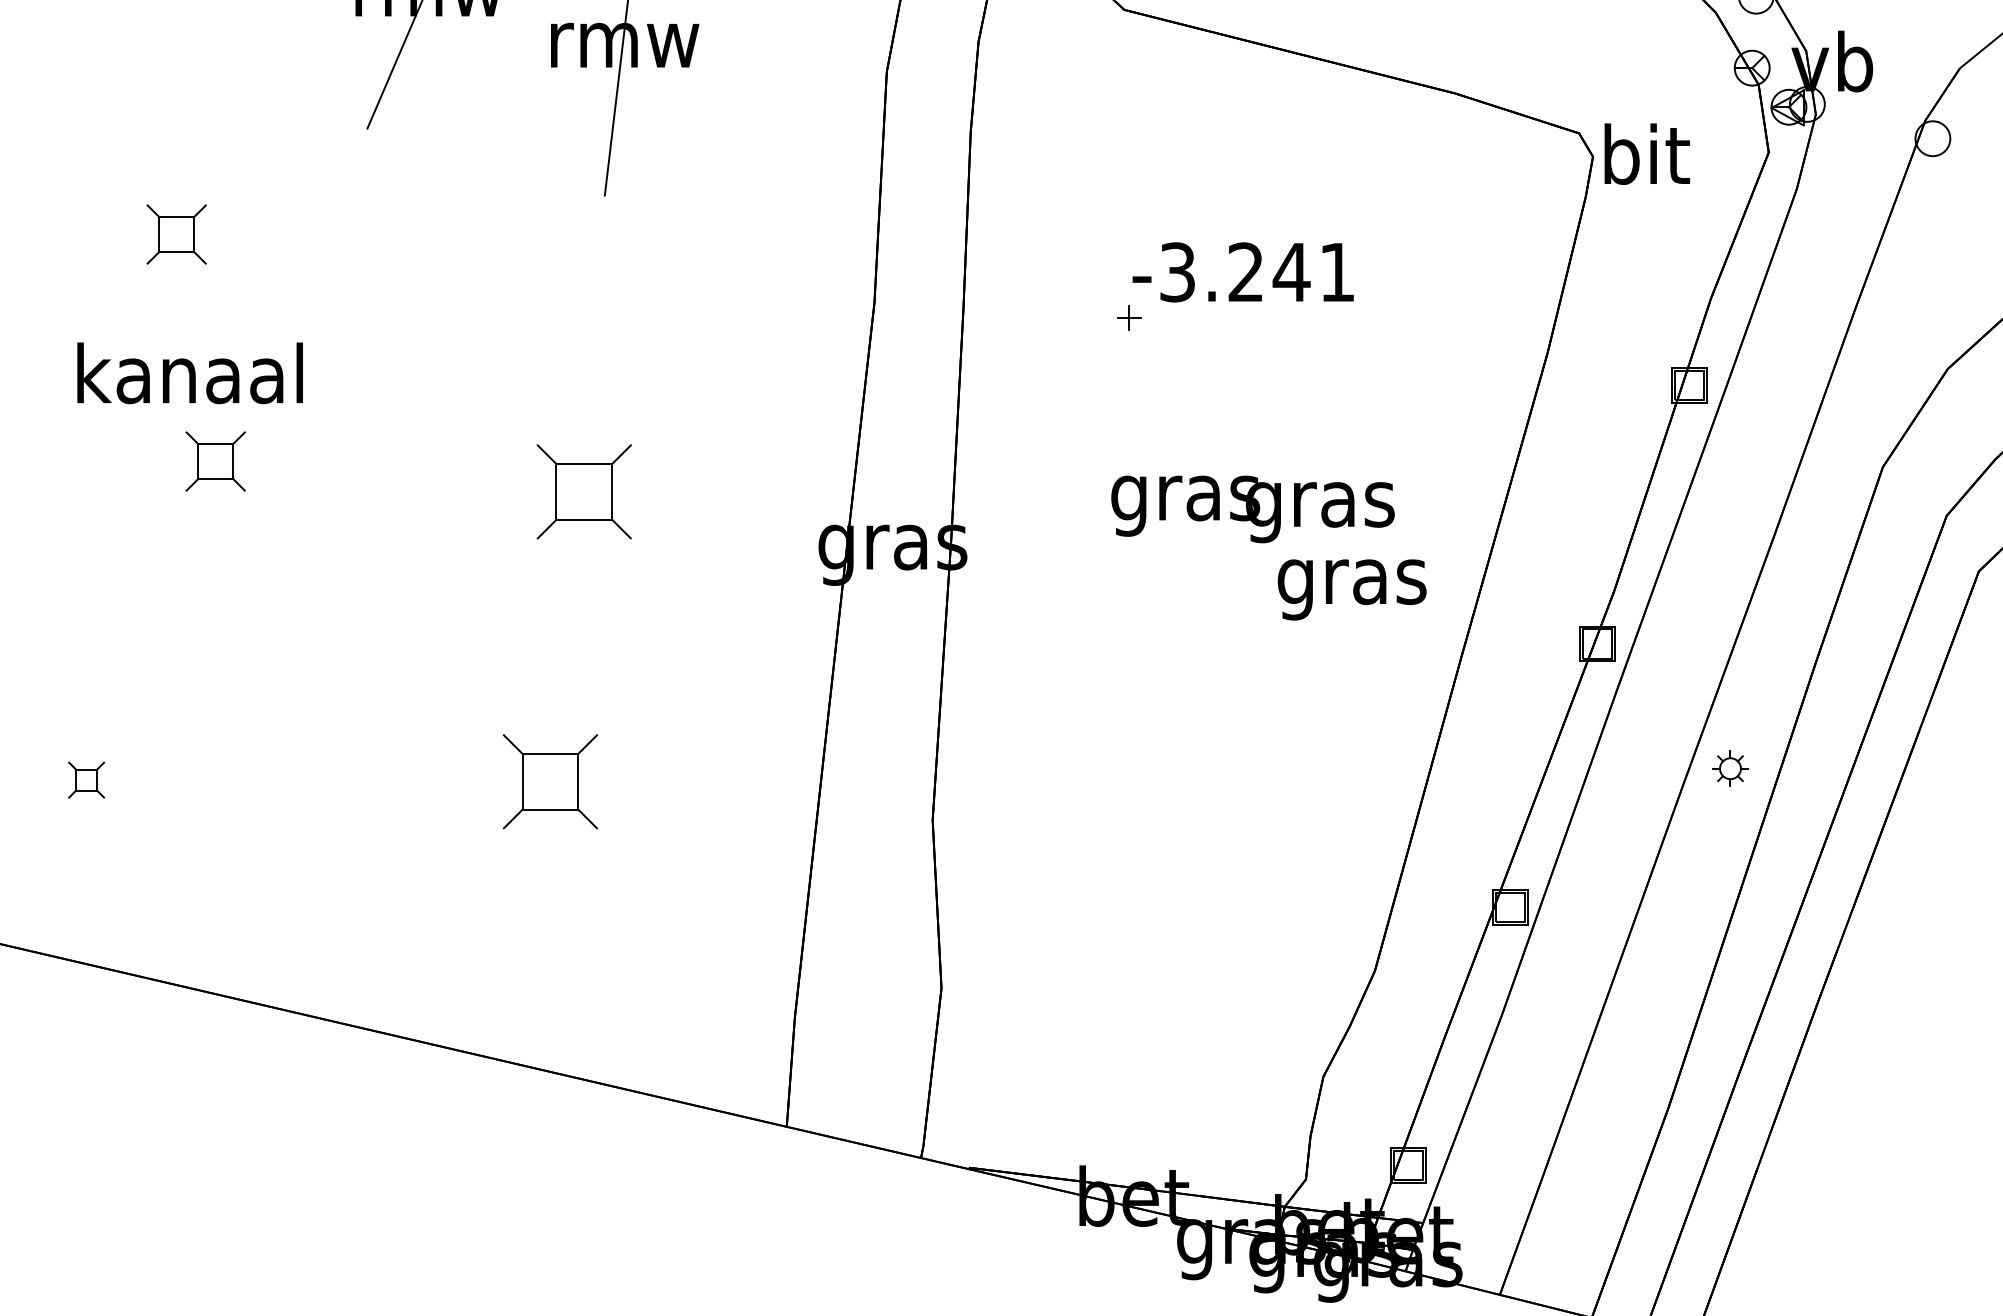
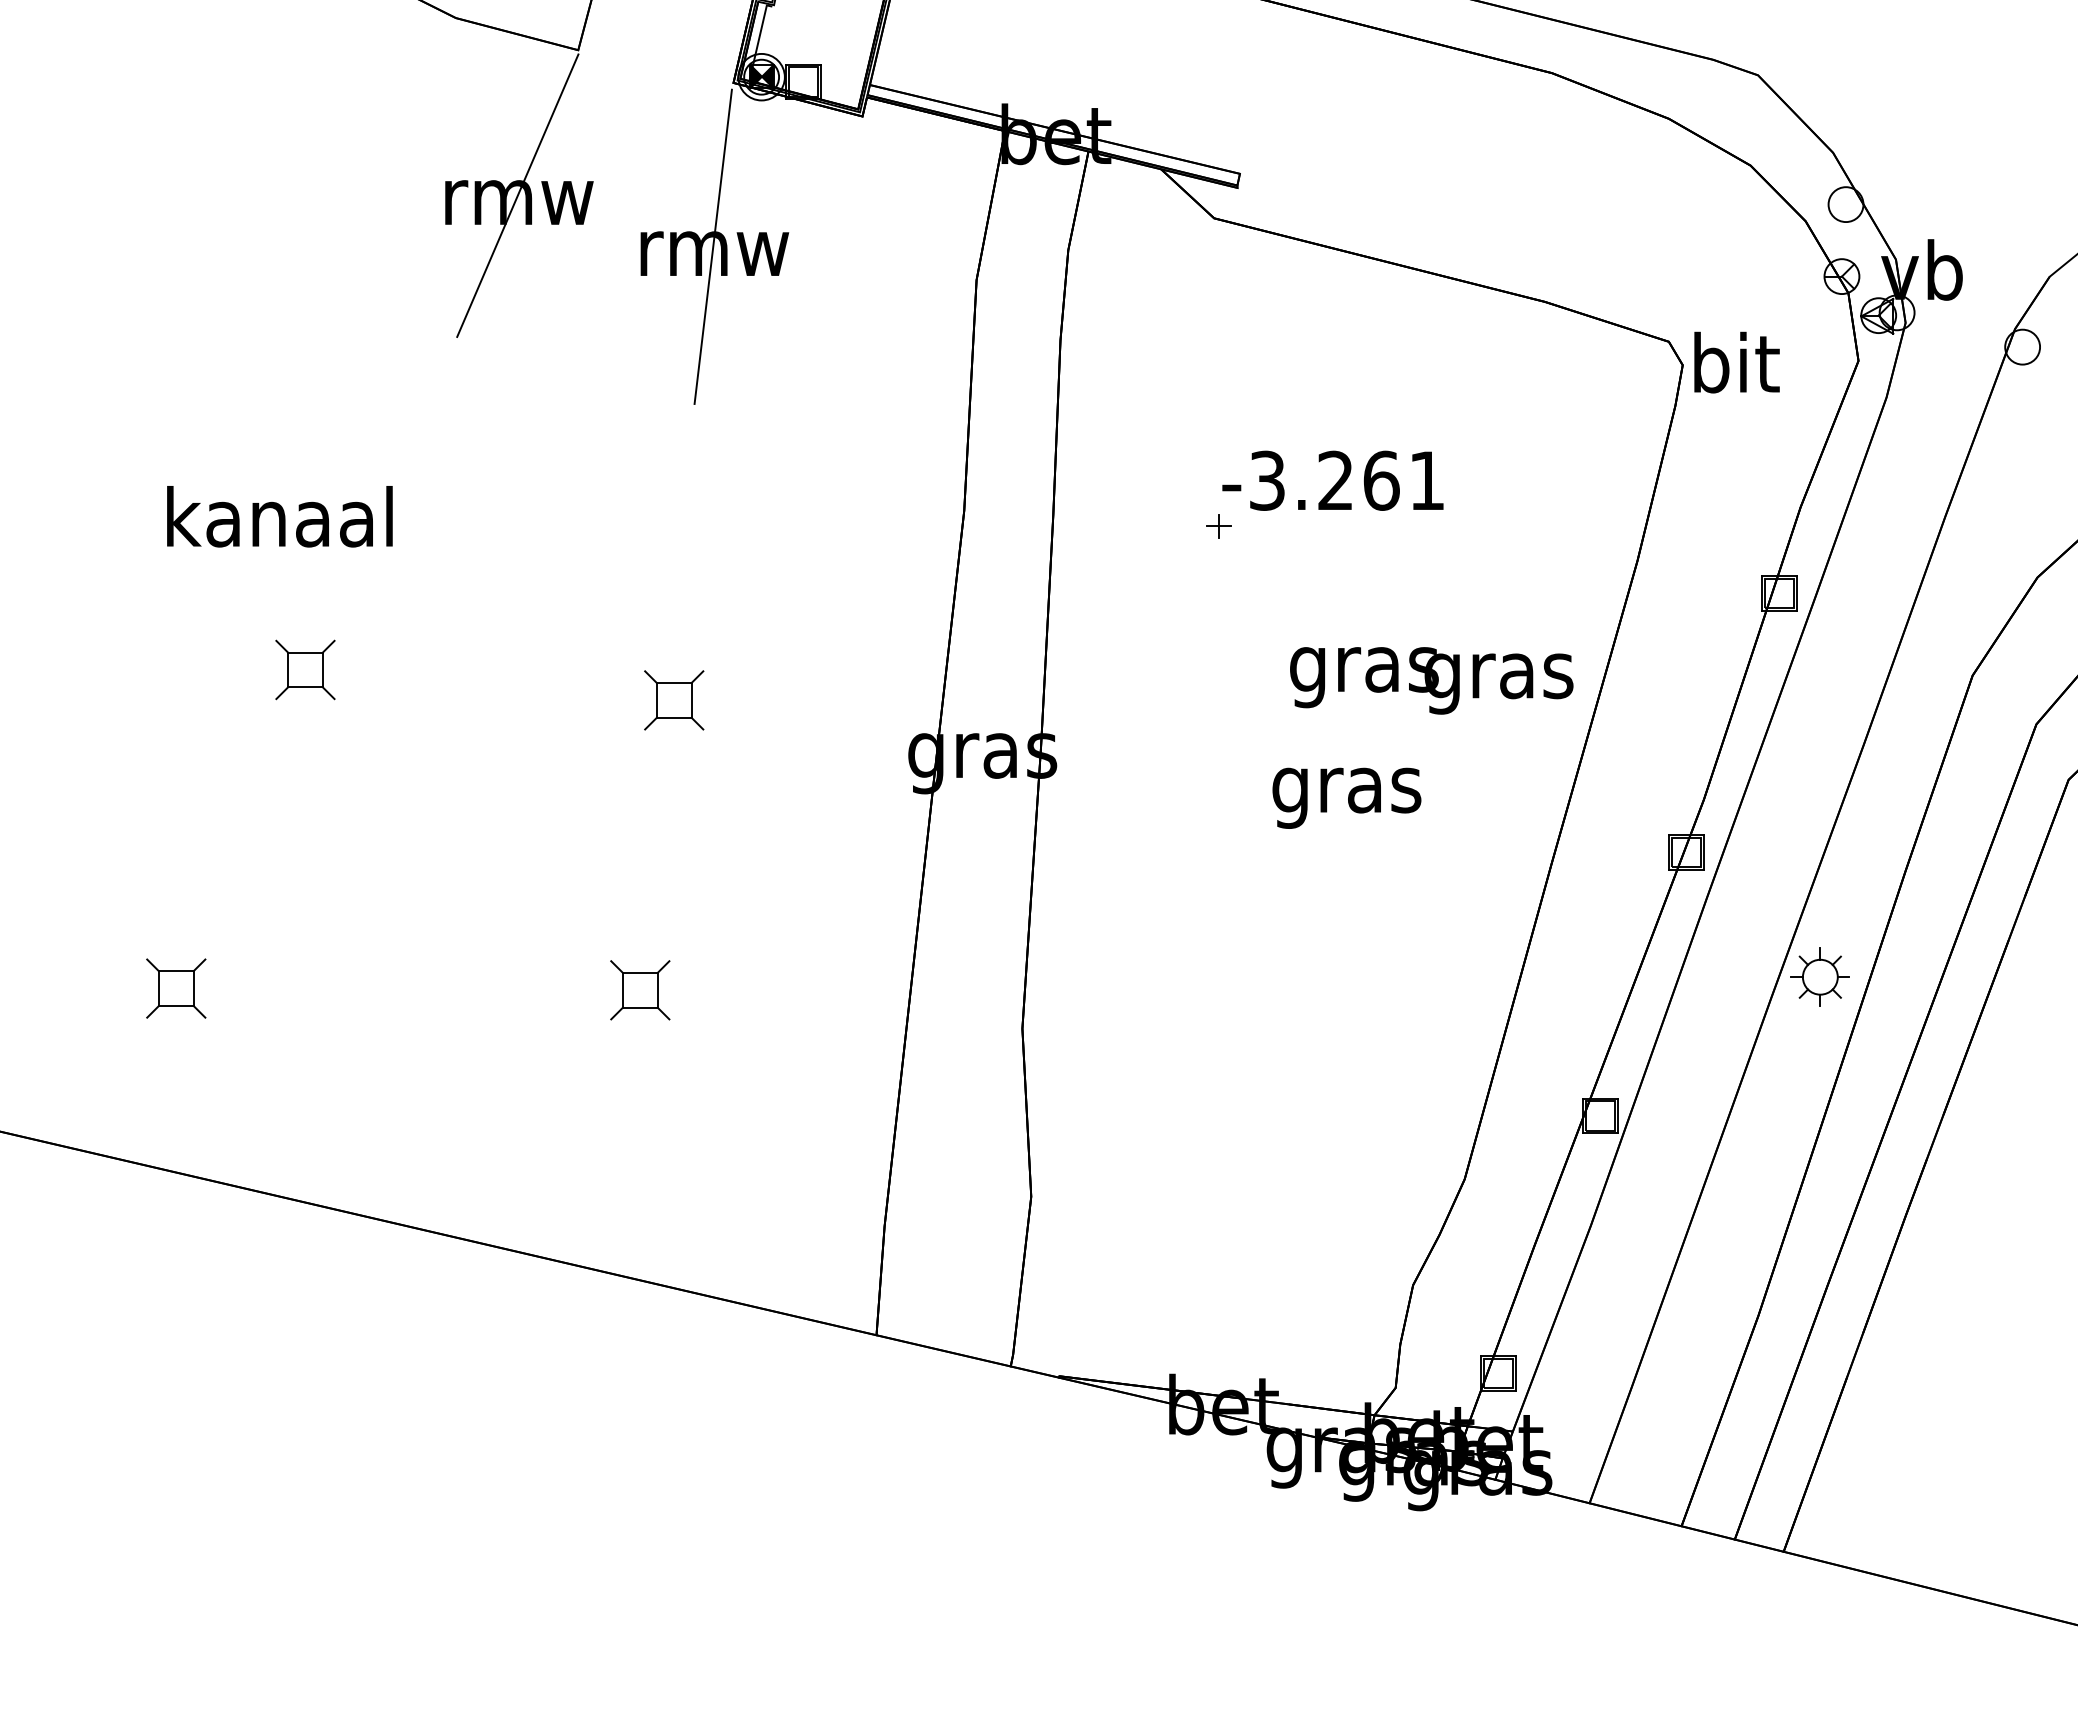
part: (176, 234) -> (266, 442), removed
text: (1291, 272) -> (1381, 480), -3.241 -> -3.261
text: (189, 373) -> (279, 516), moved
part: (584, 492) -> (674, 700), size x0.62
text: (1252, 509) -> (1431, 680), moved
text: (1351, 589) -> (1346, 797), moved
part: (1729, 768) -> (1819, 976), size x1.67
part: (86, 780) -> (176, 988), size x1.67
part: (550, 782) -> (640, 990), size x0.62

